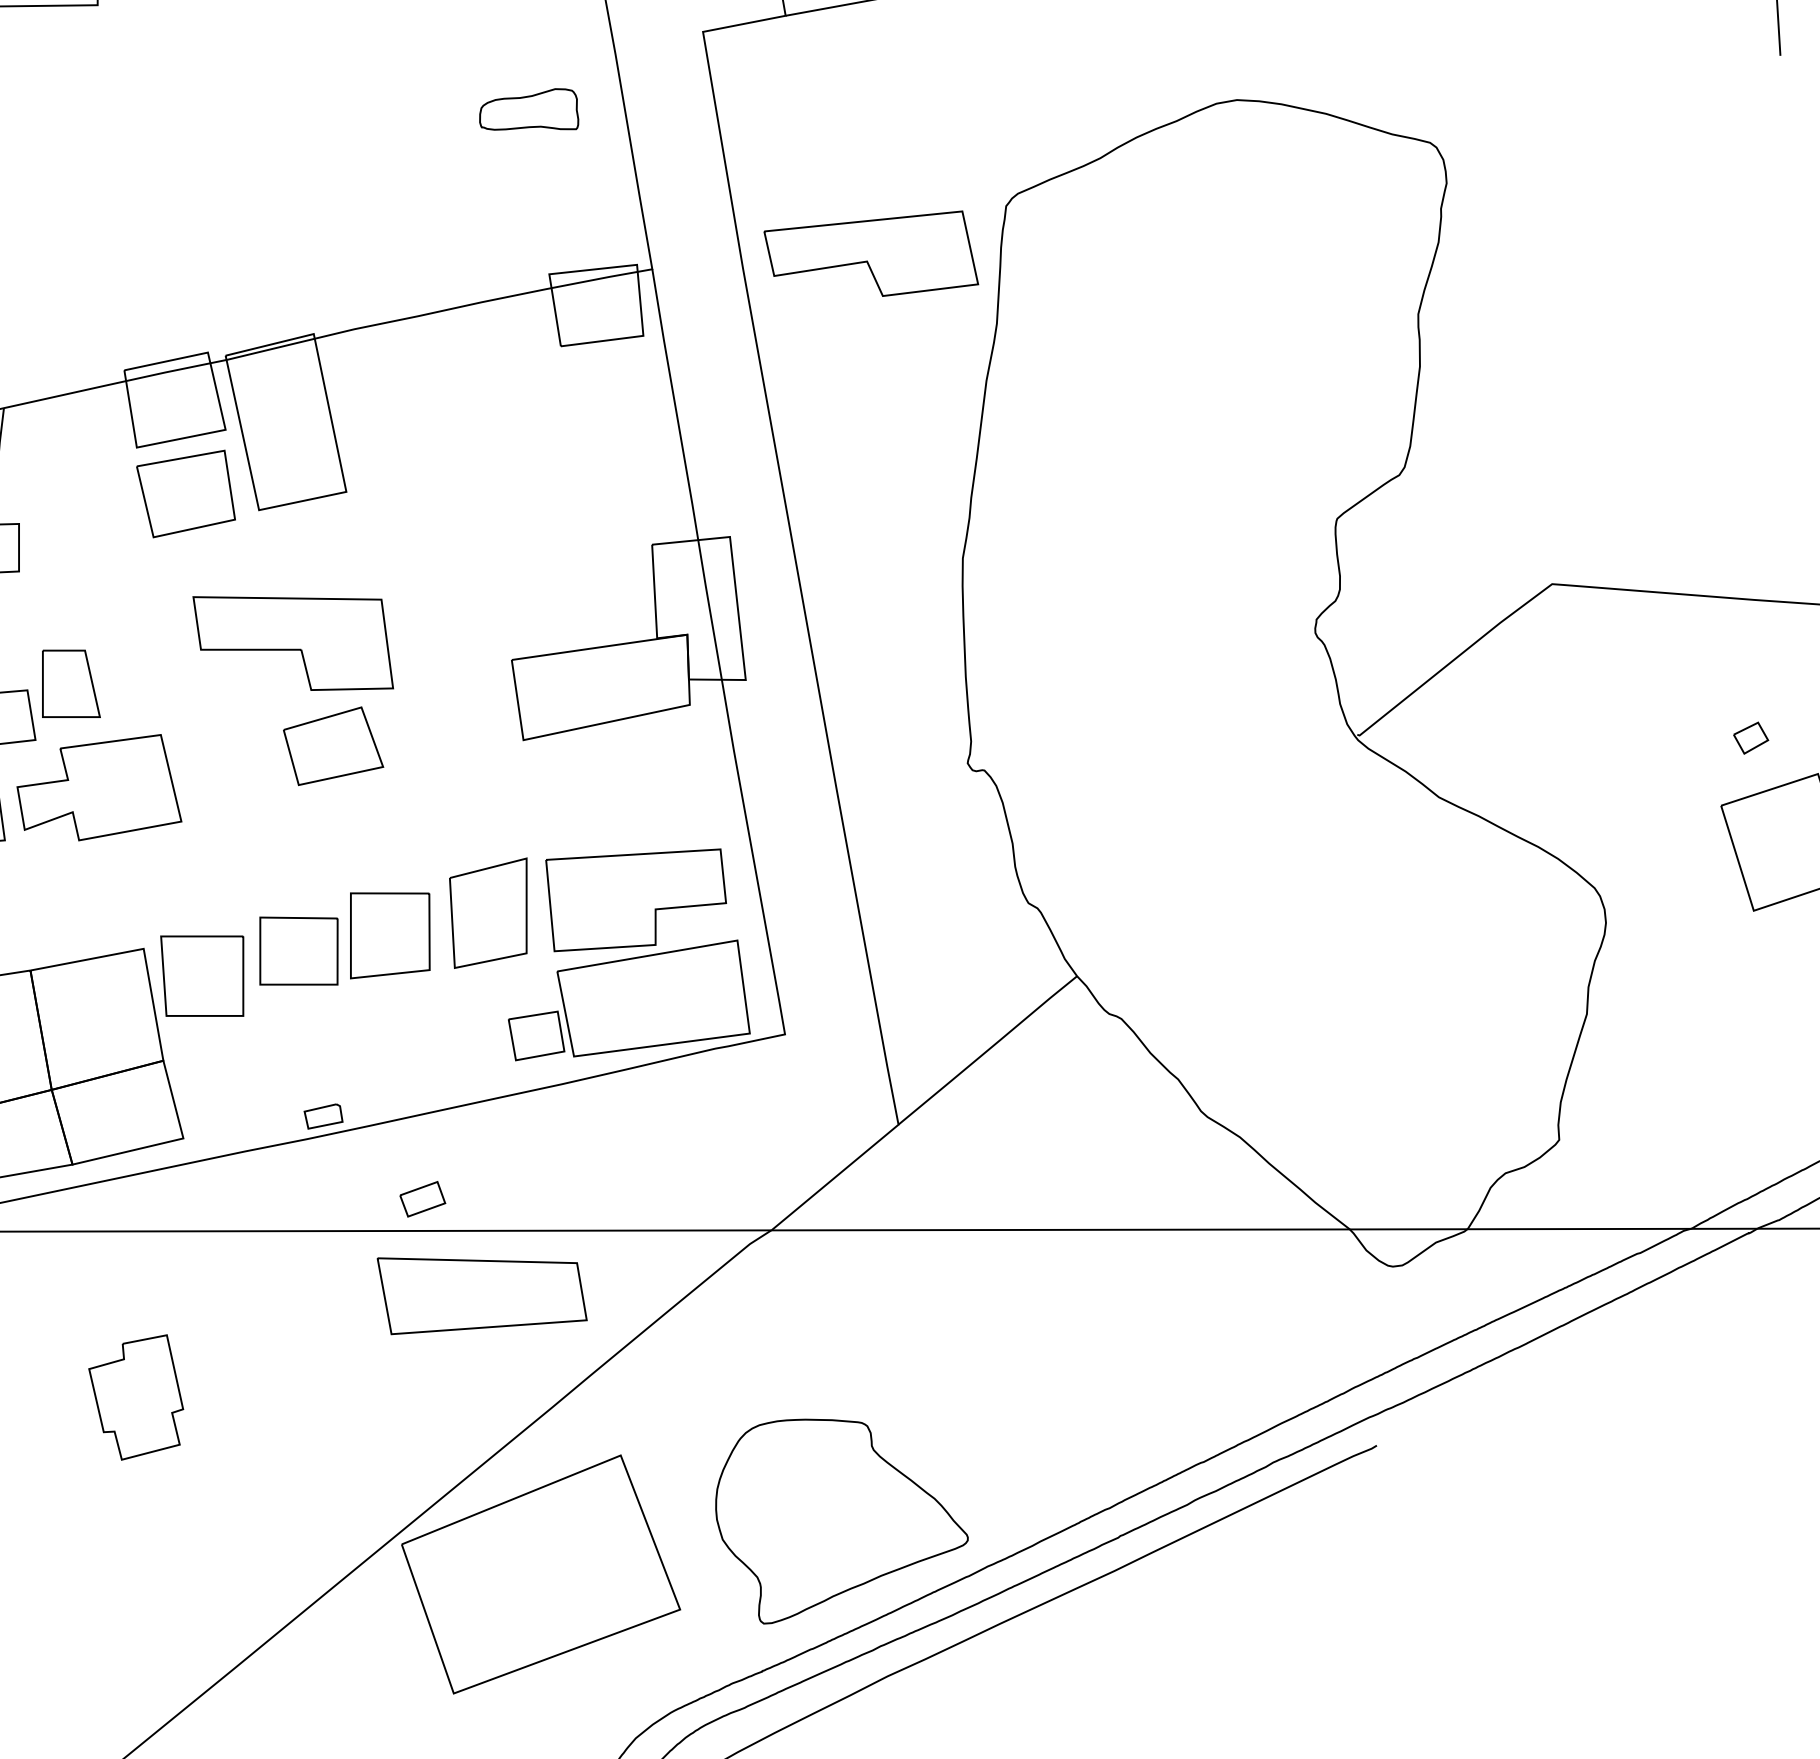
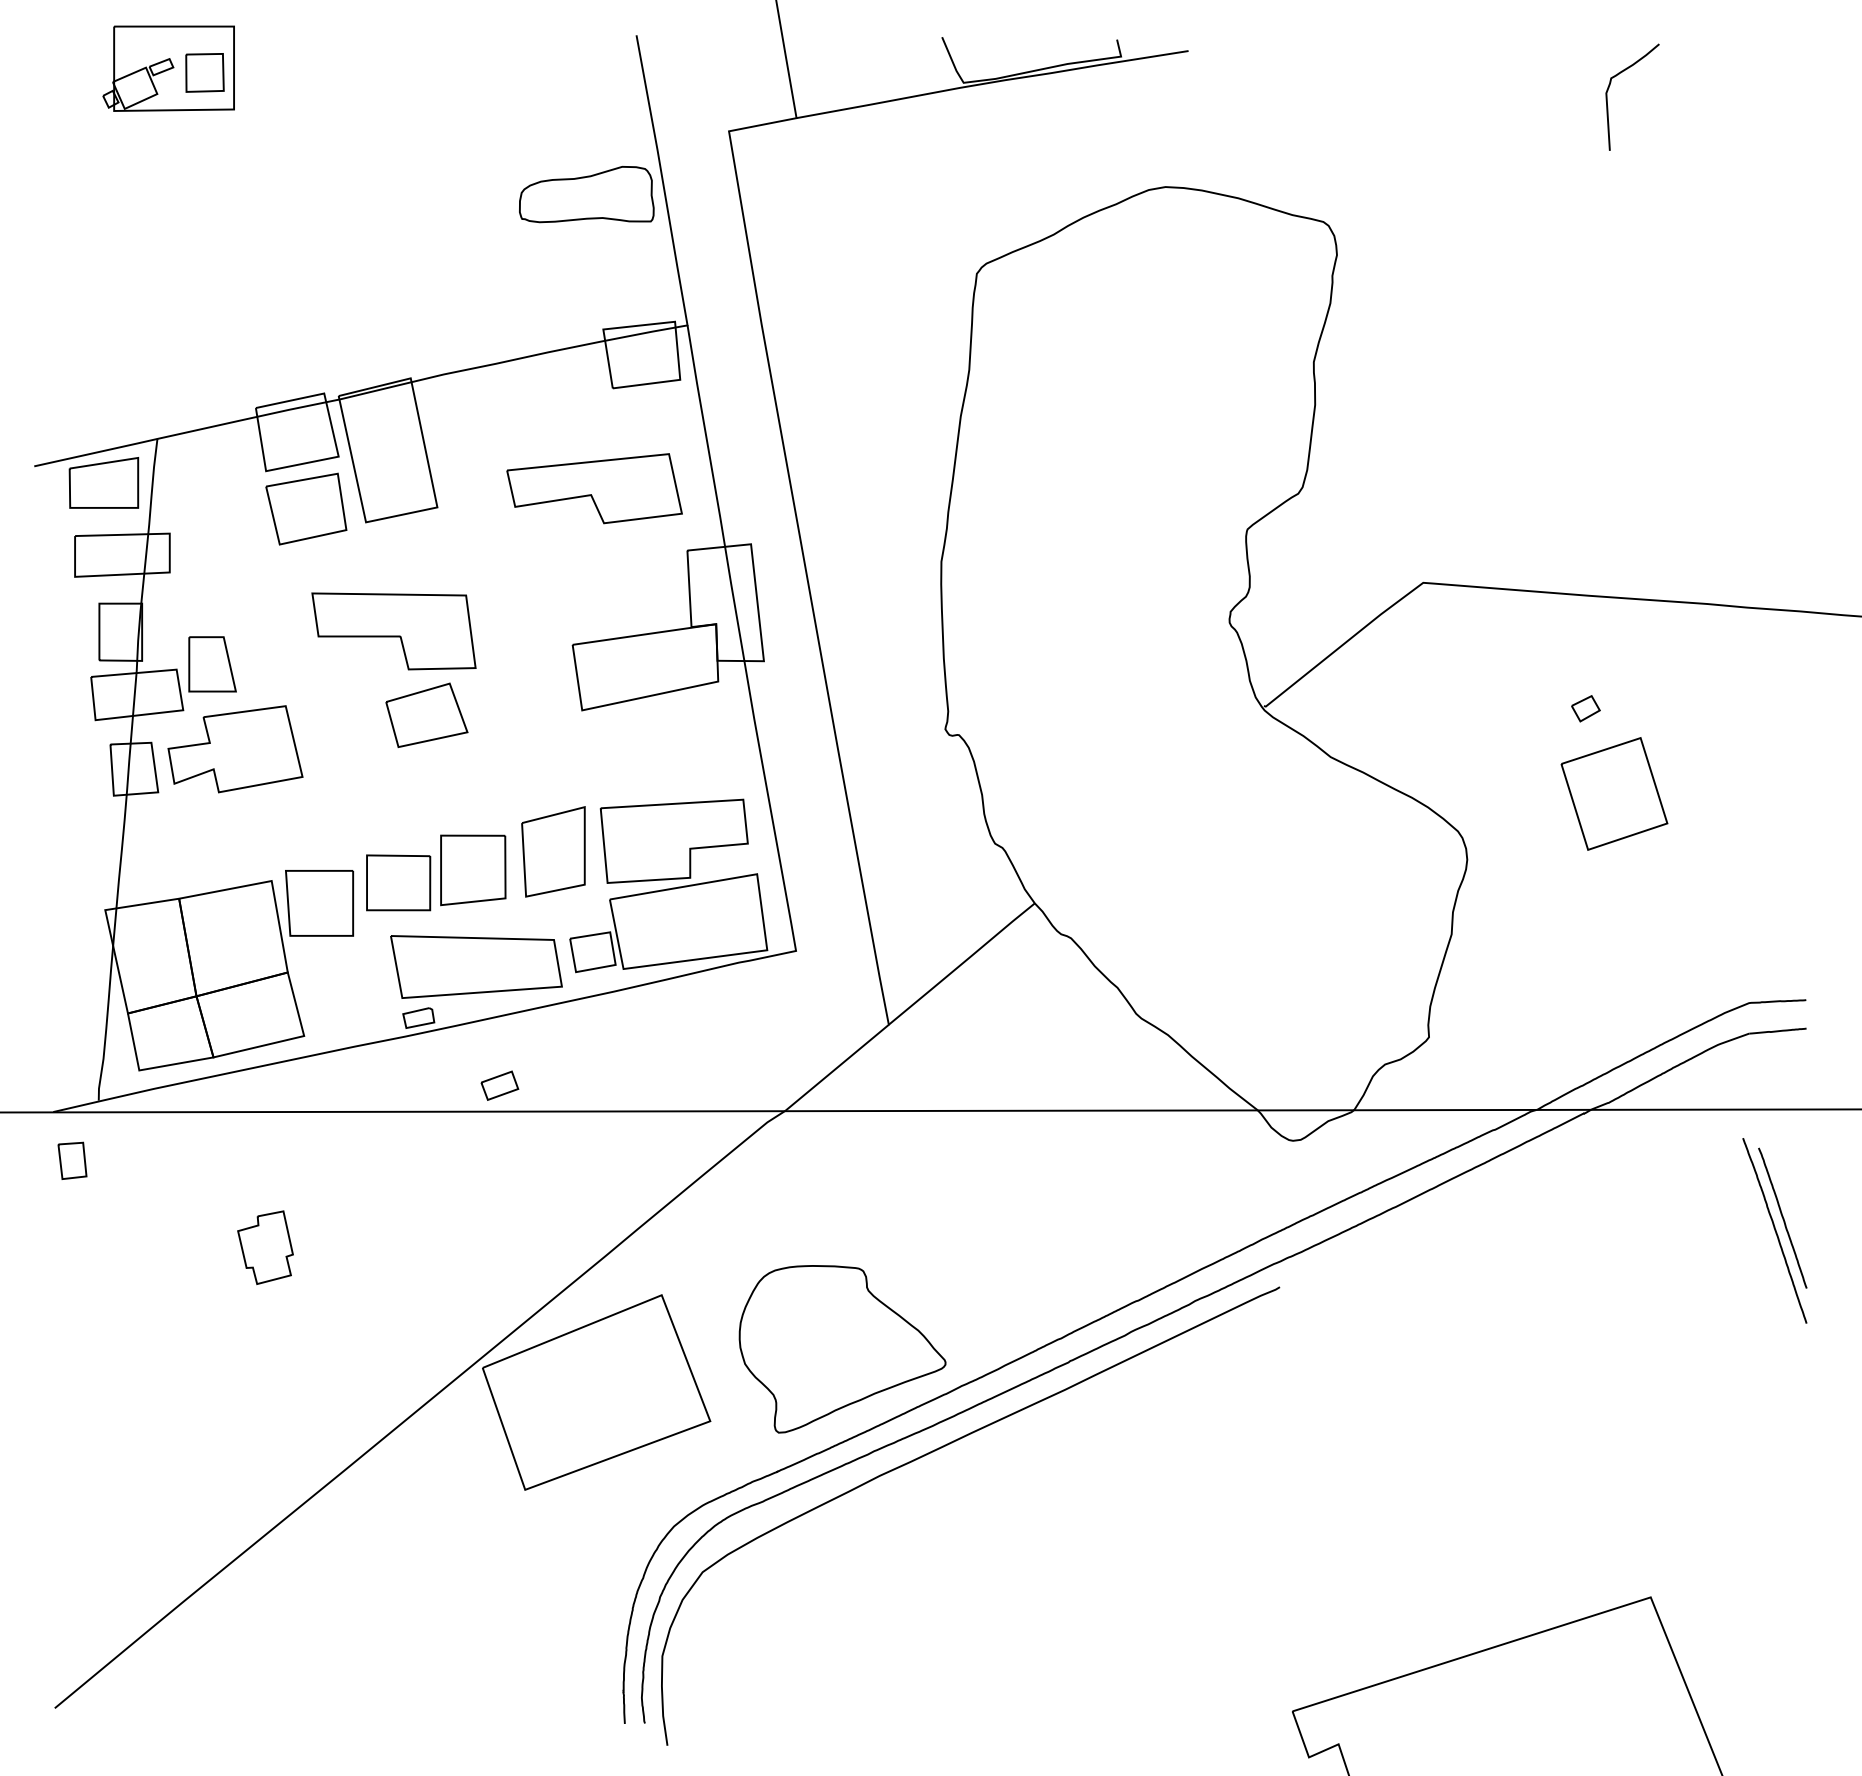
part: (528, 109) -> (586, 194), size x1.67
part: (871, 253) -> (594, 488), moved
part: (482, 1295) -> (476, 966), moved
part: (136, 1397) -> (265, 1247), size x0.71

